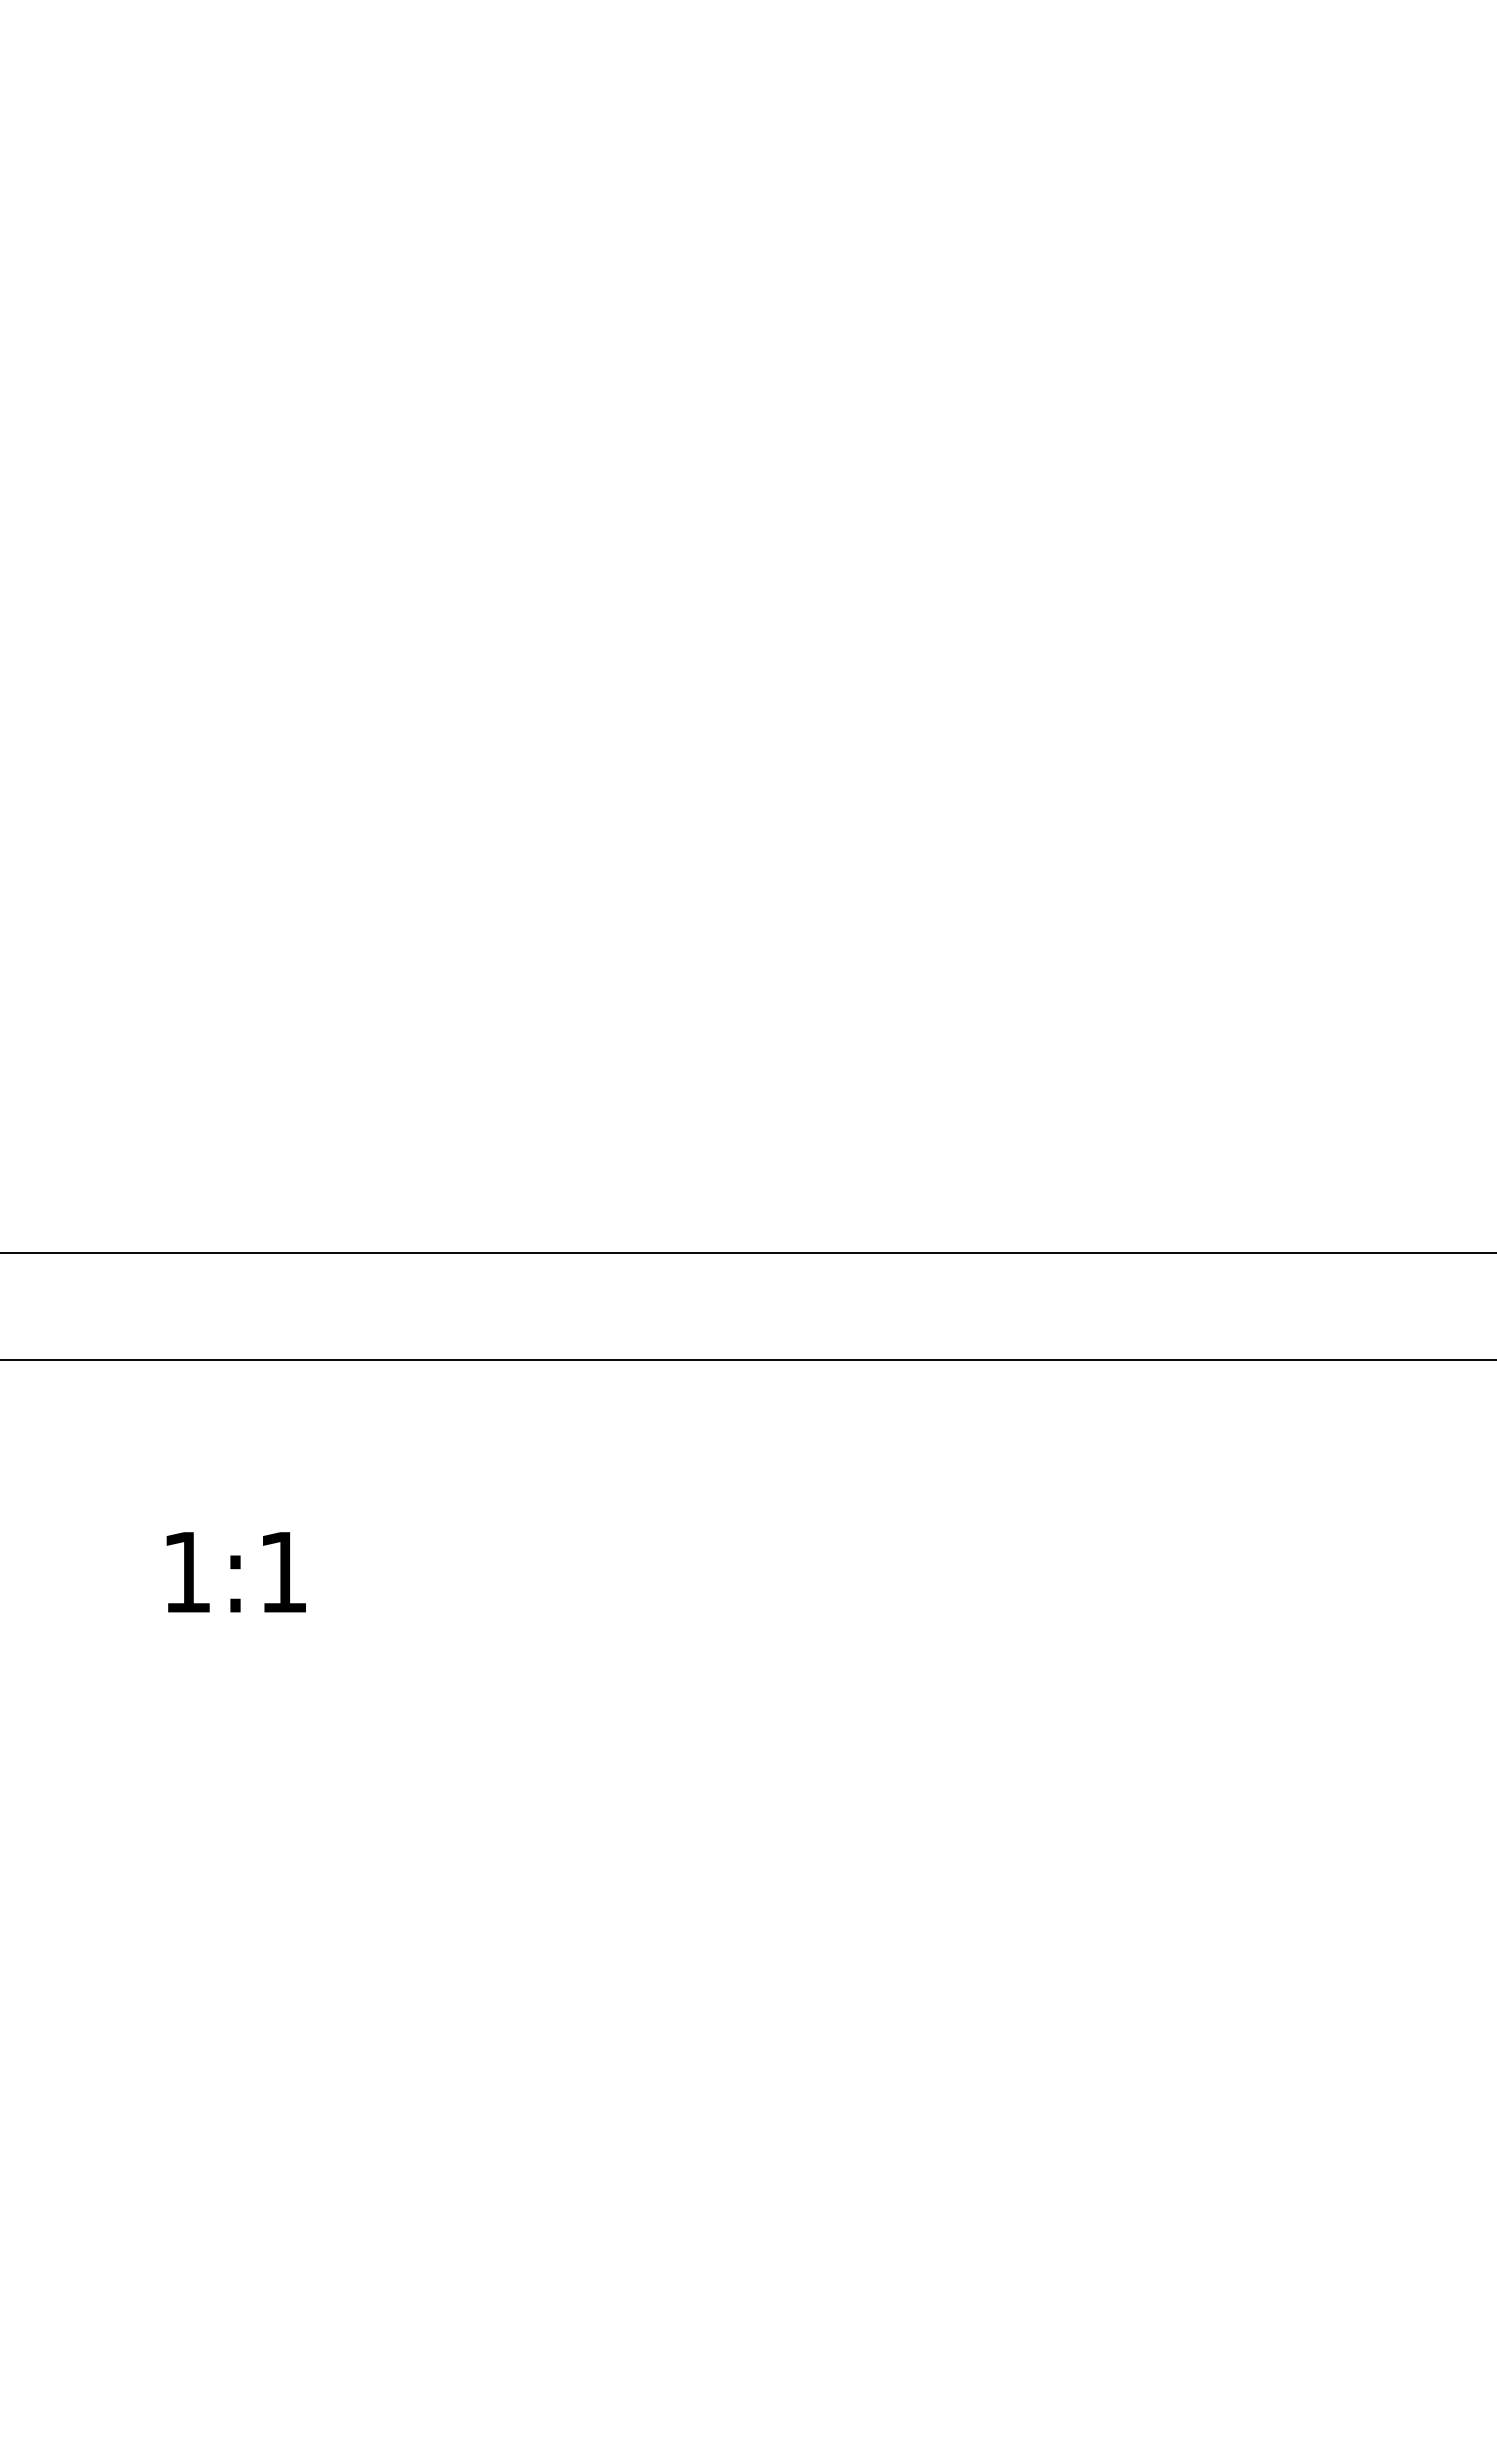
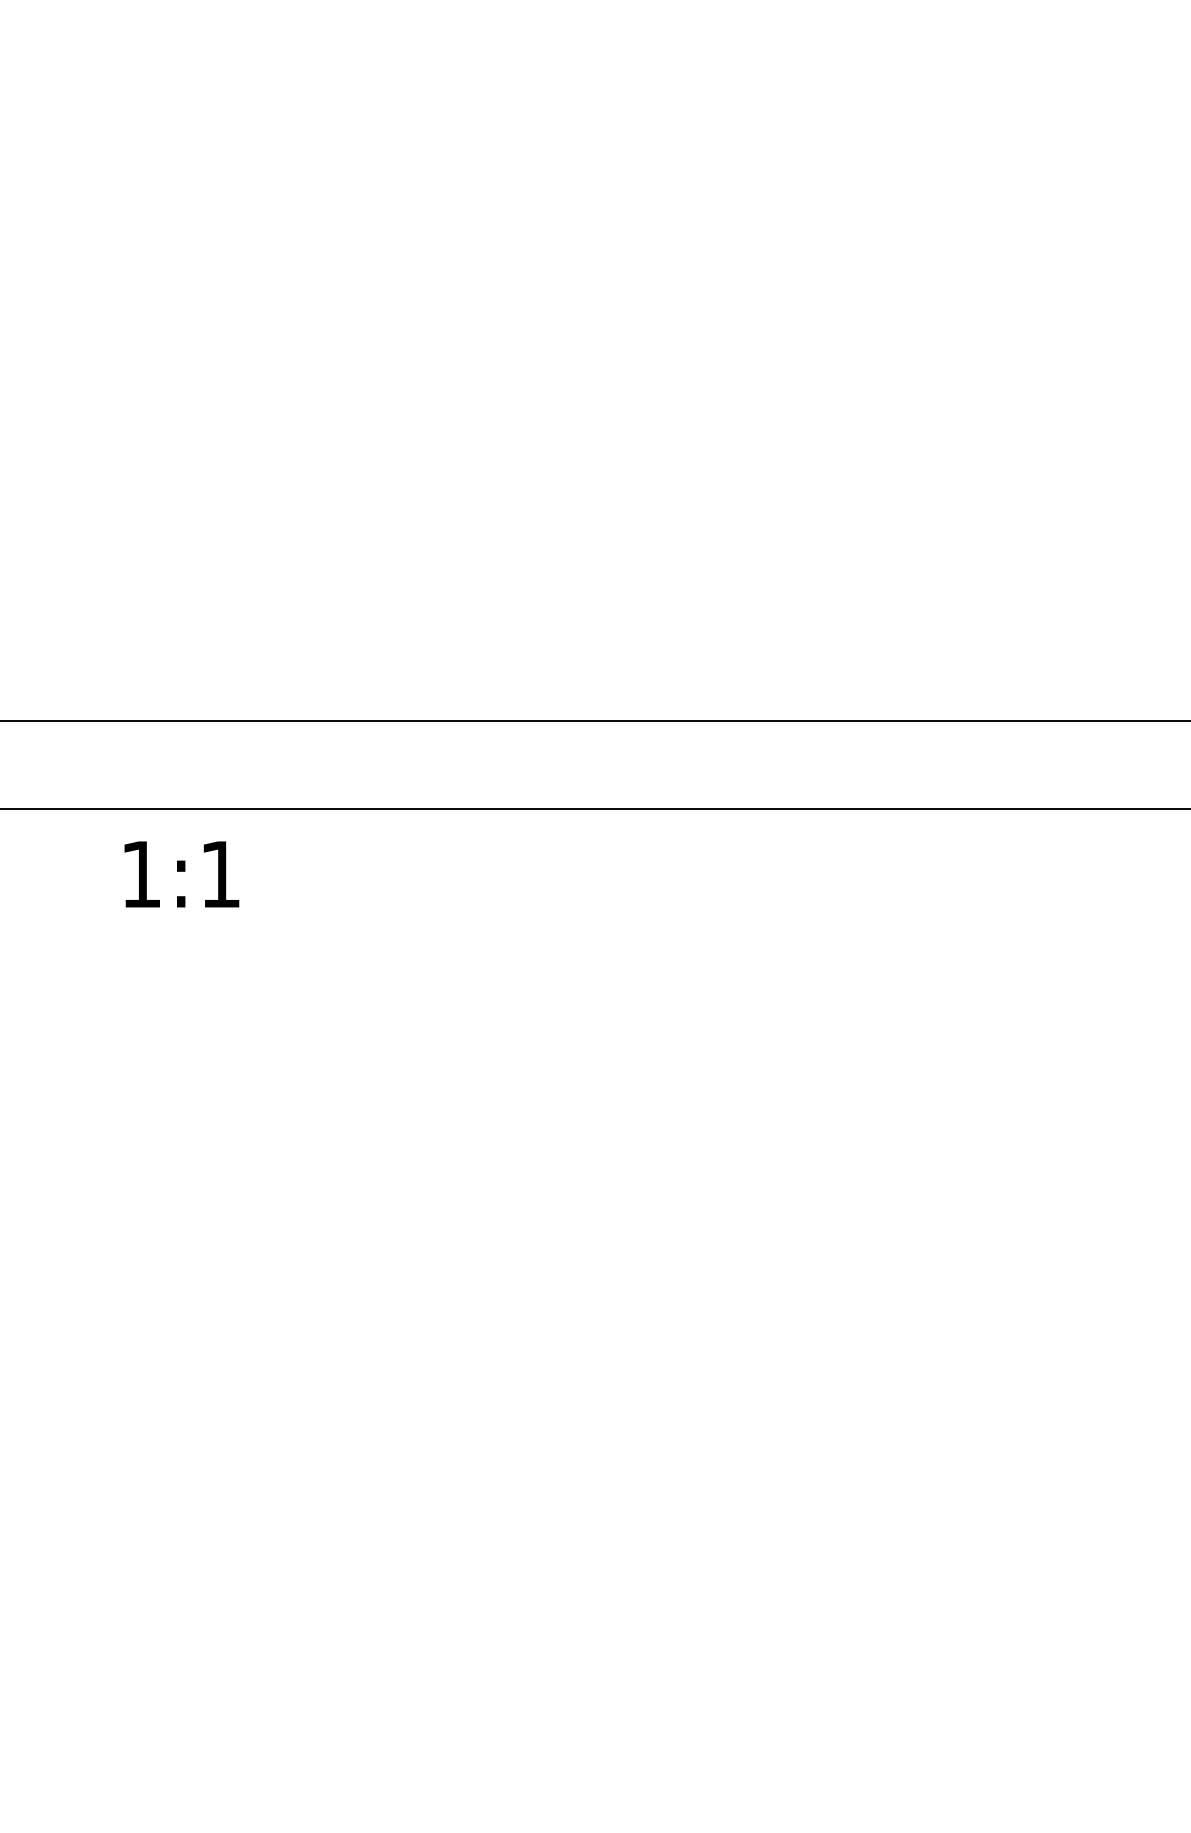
text: (235, 1572) -> (181, 874), moved

